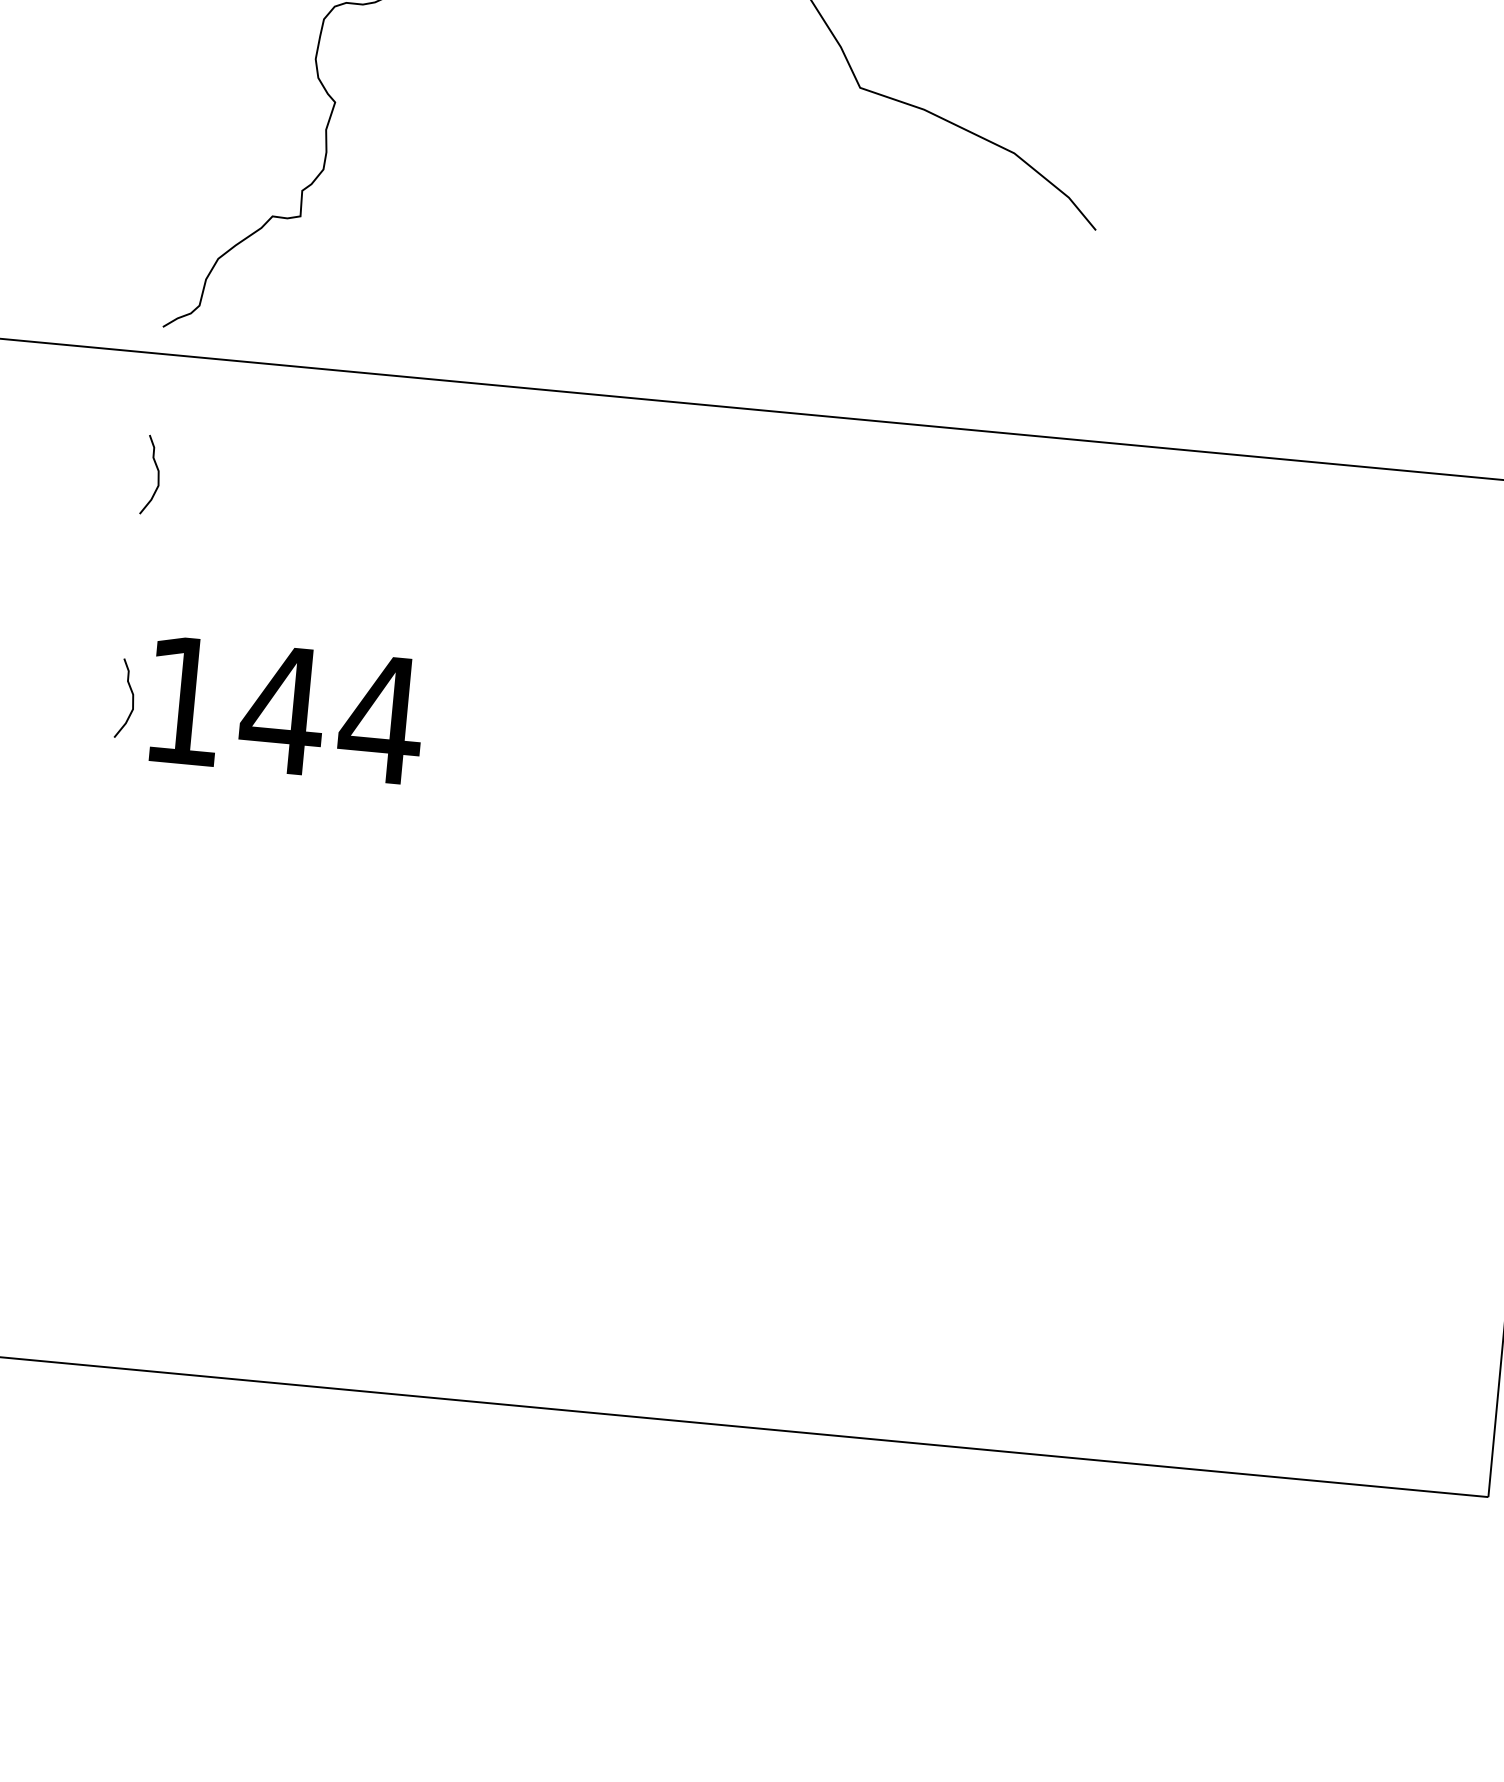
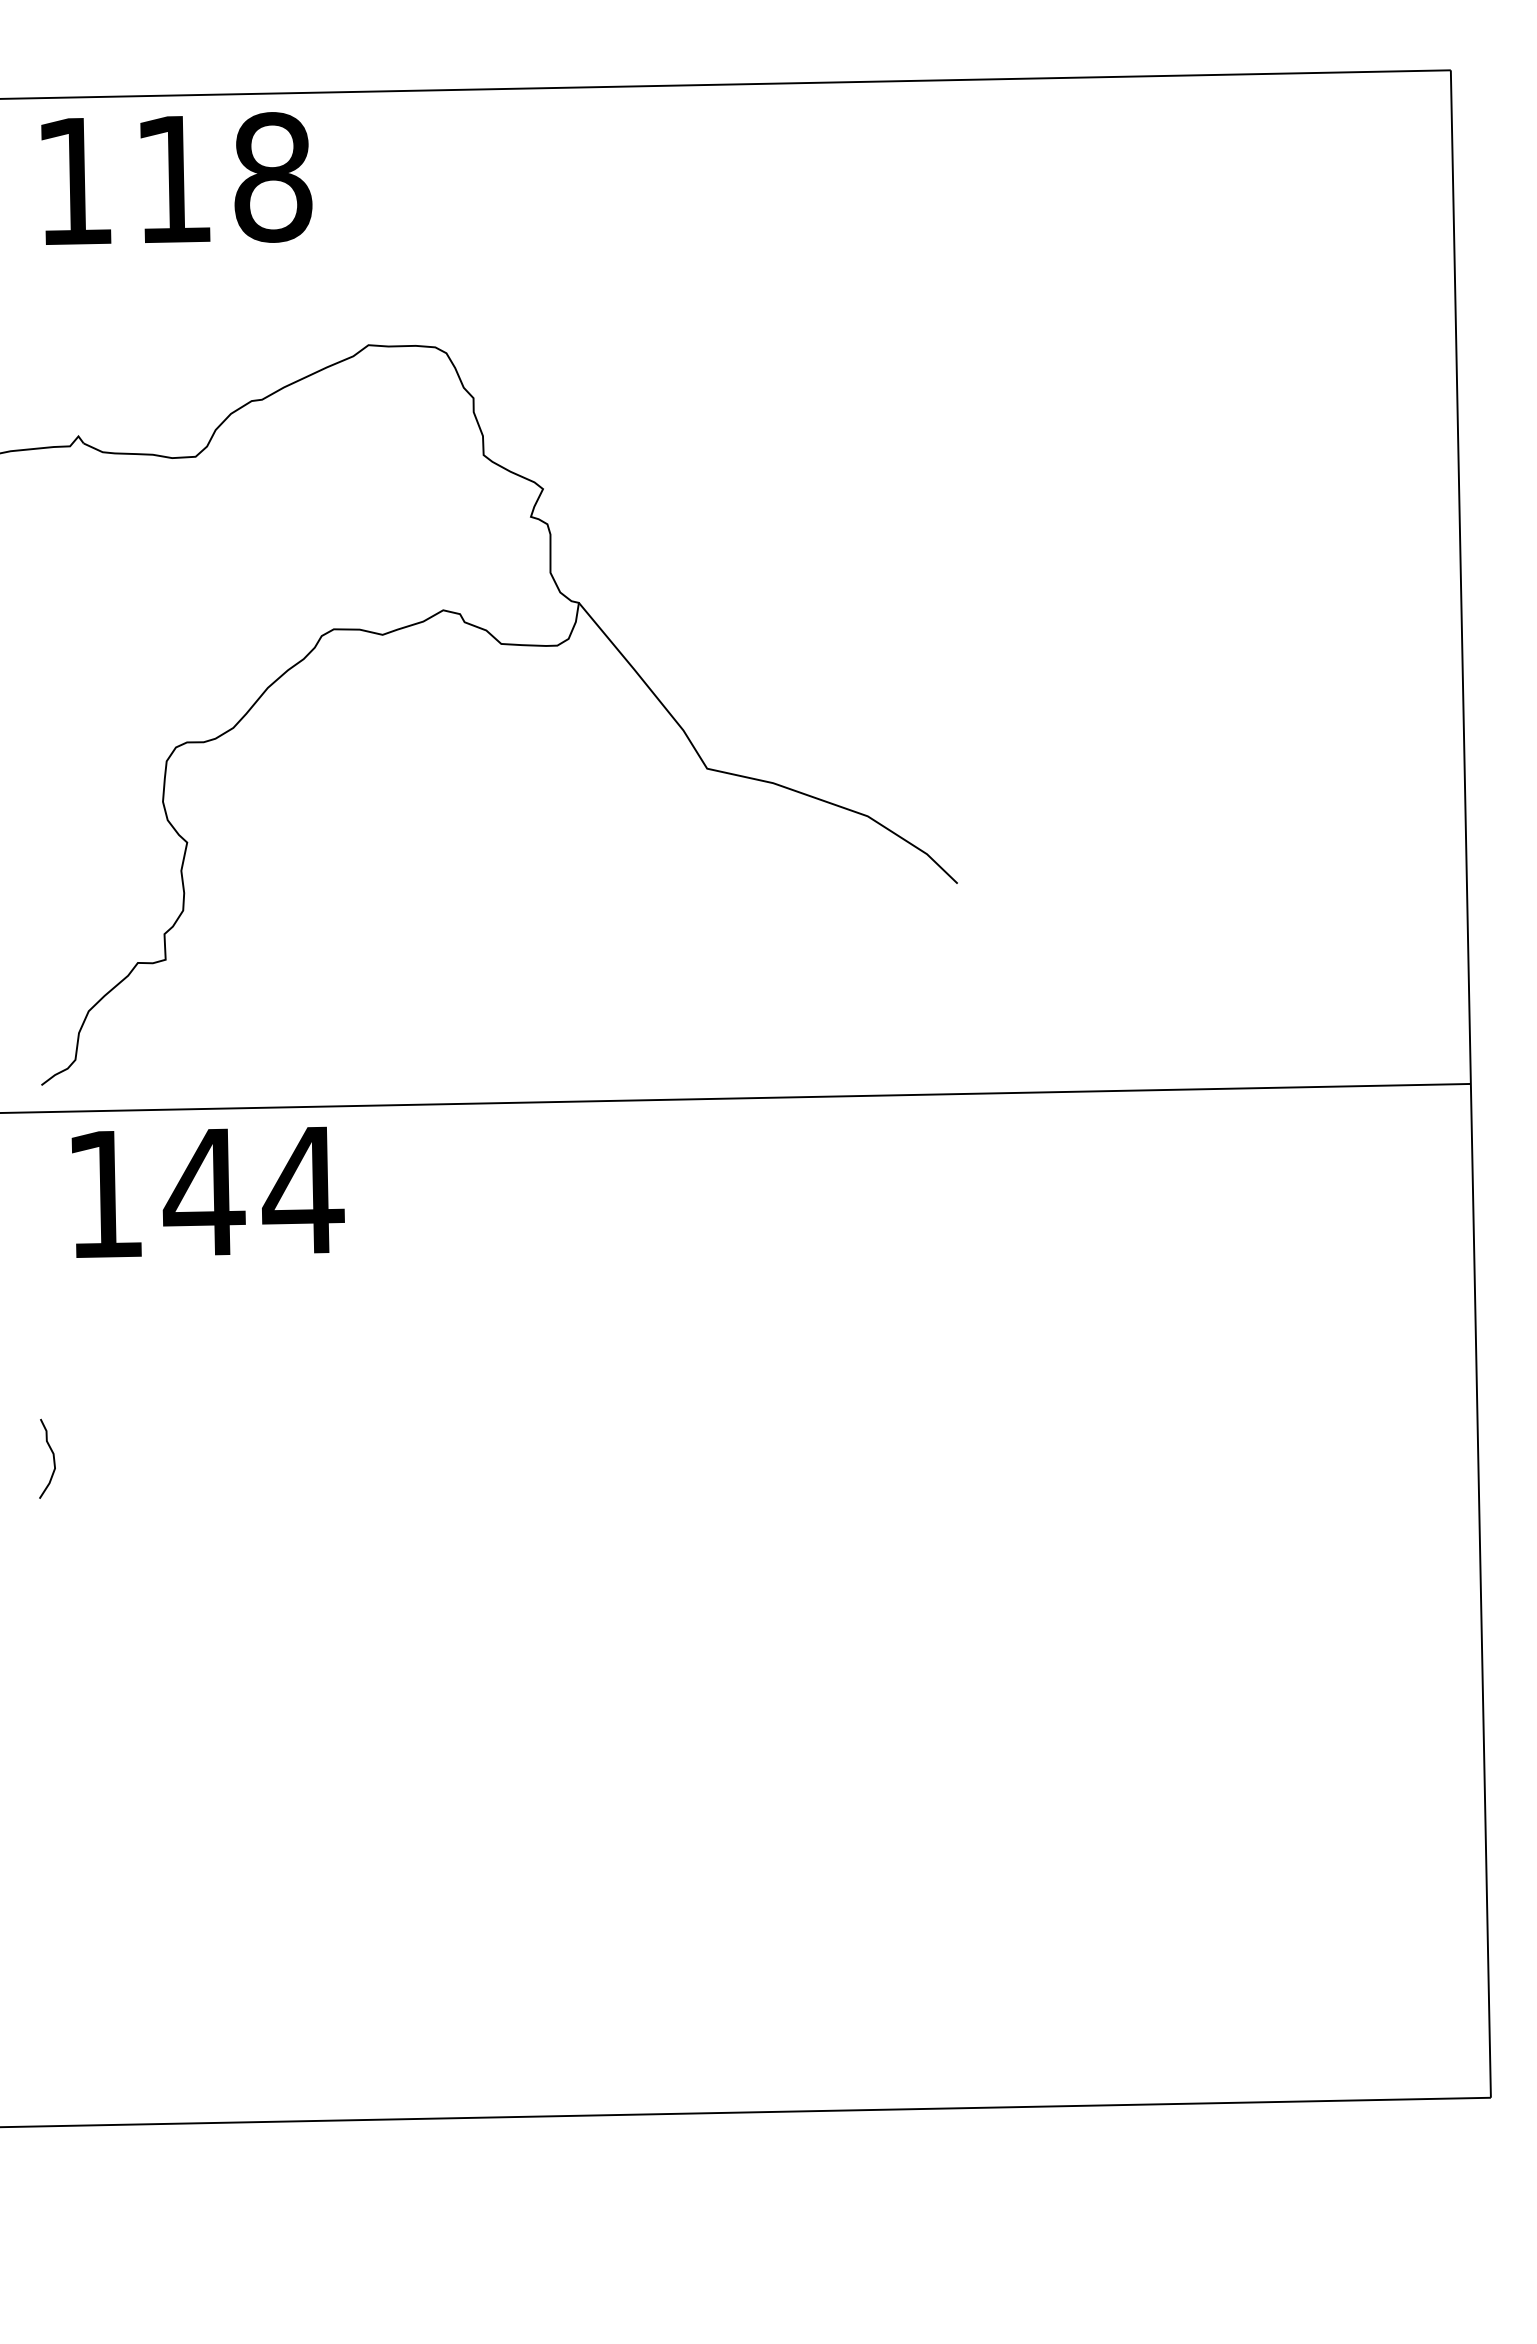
curve: (157, 472) -> (52, 1230), removed
text: (286, 709) -> (207, 1191), moved

